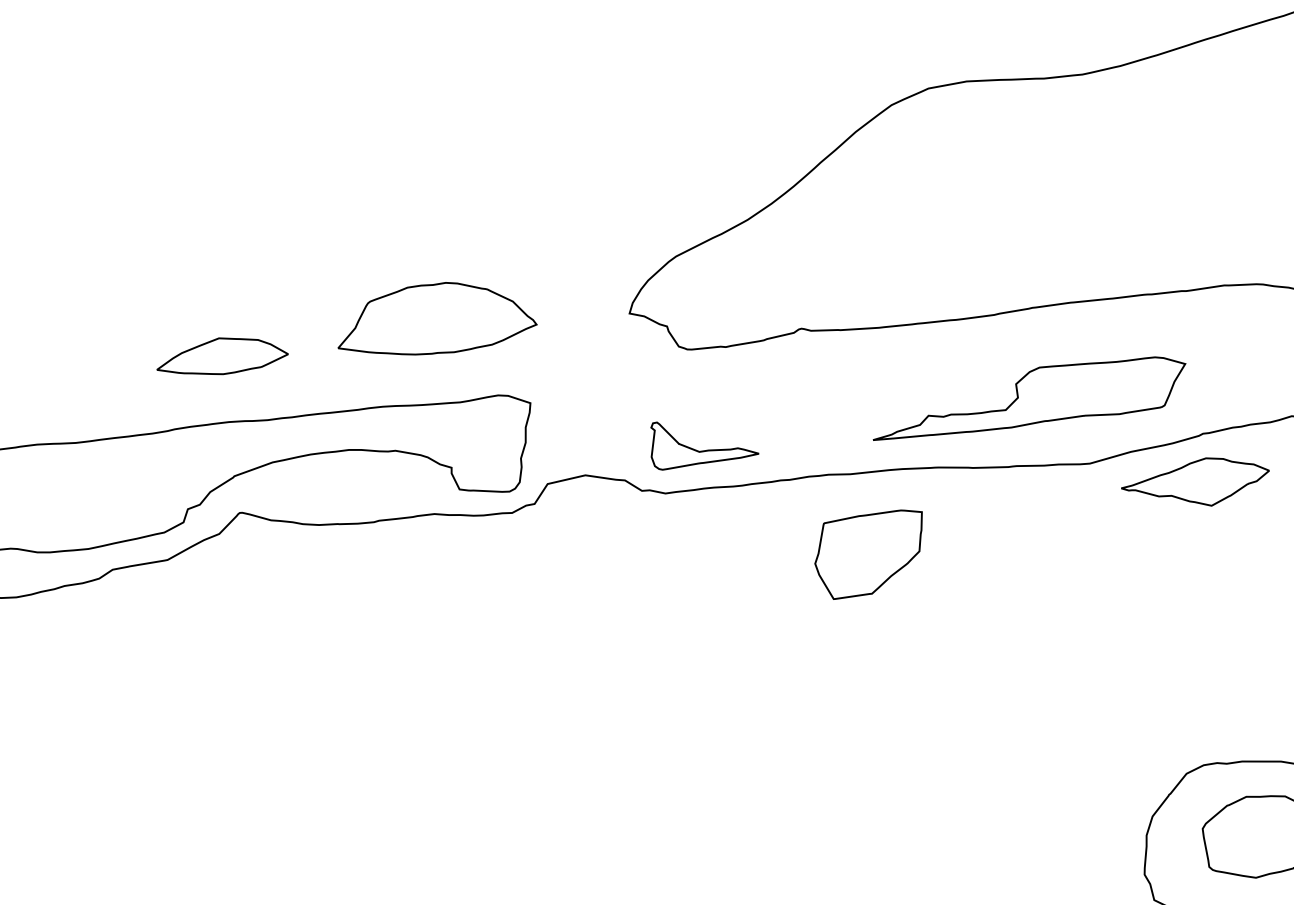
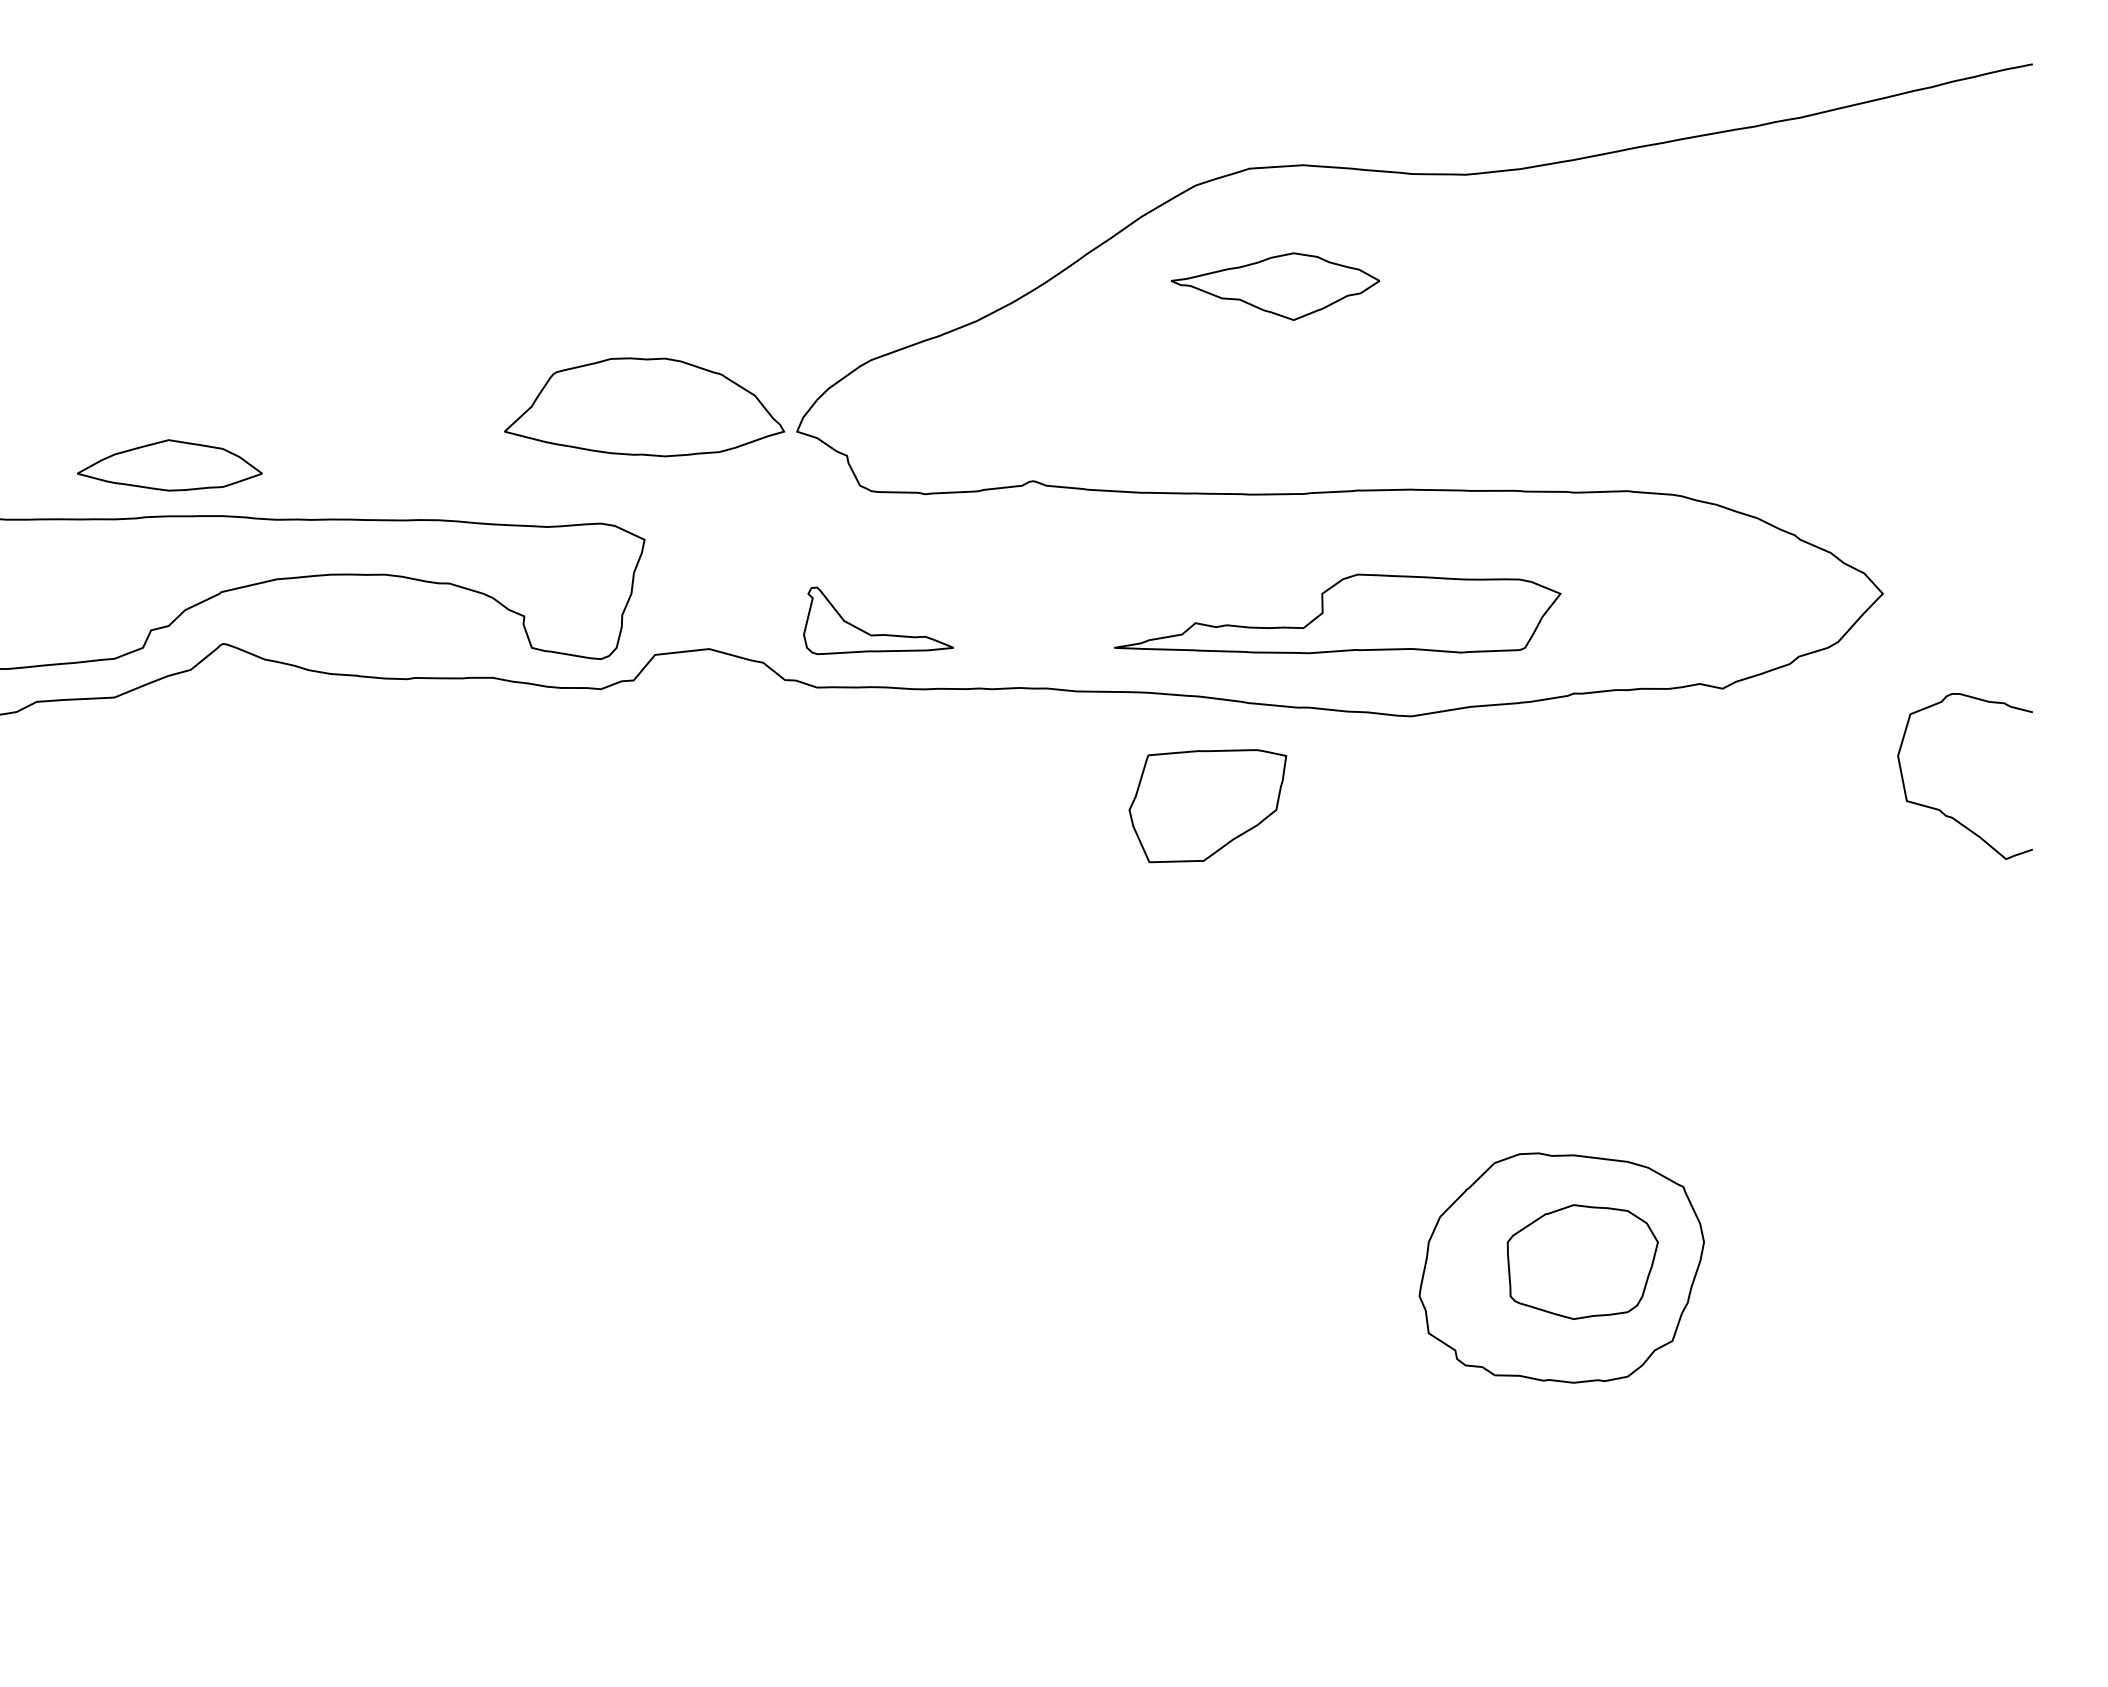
part: (435, 319) -> (644, 407), moved
part: (221, 356) -> (169, 465), moved
part: (1195, 483) -> (1274, 286), moved
part: (870, 554) -> (1207, 806), moved

